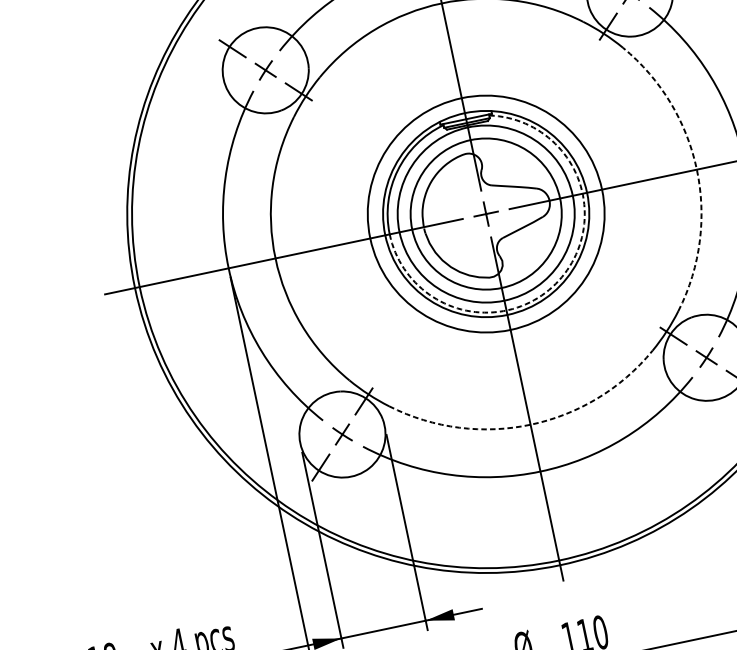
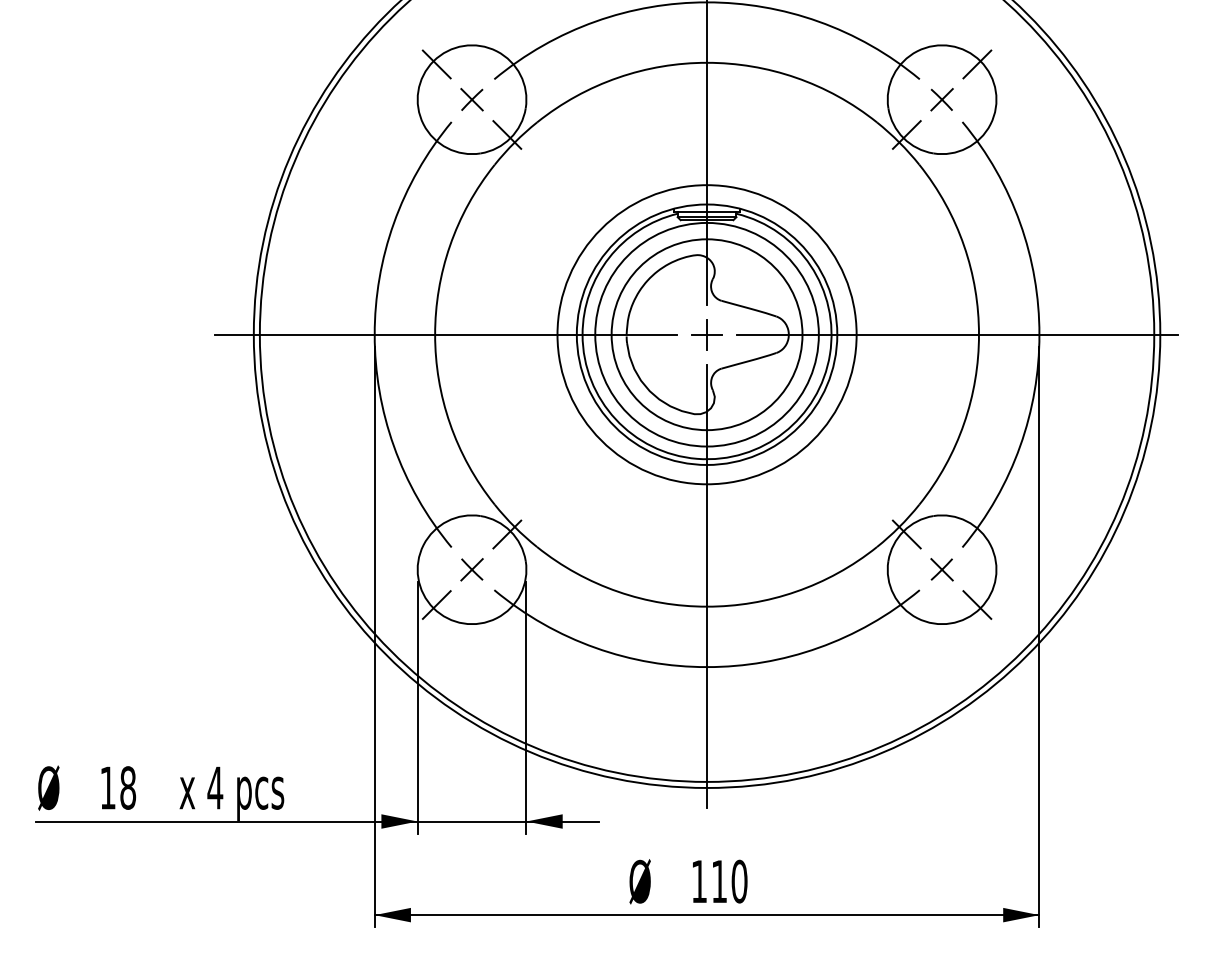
arc: (697, 169) -> (979, 334), dashed -> solid
arc: (562, 277) -> (784, 432), dashed -> solid
arc: (530, 424) -> (707, 606), dashed -> solid

